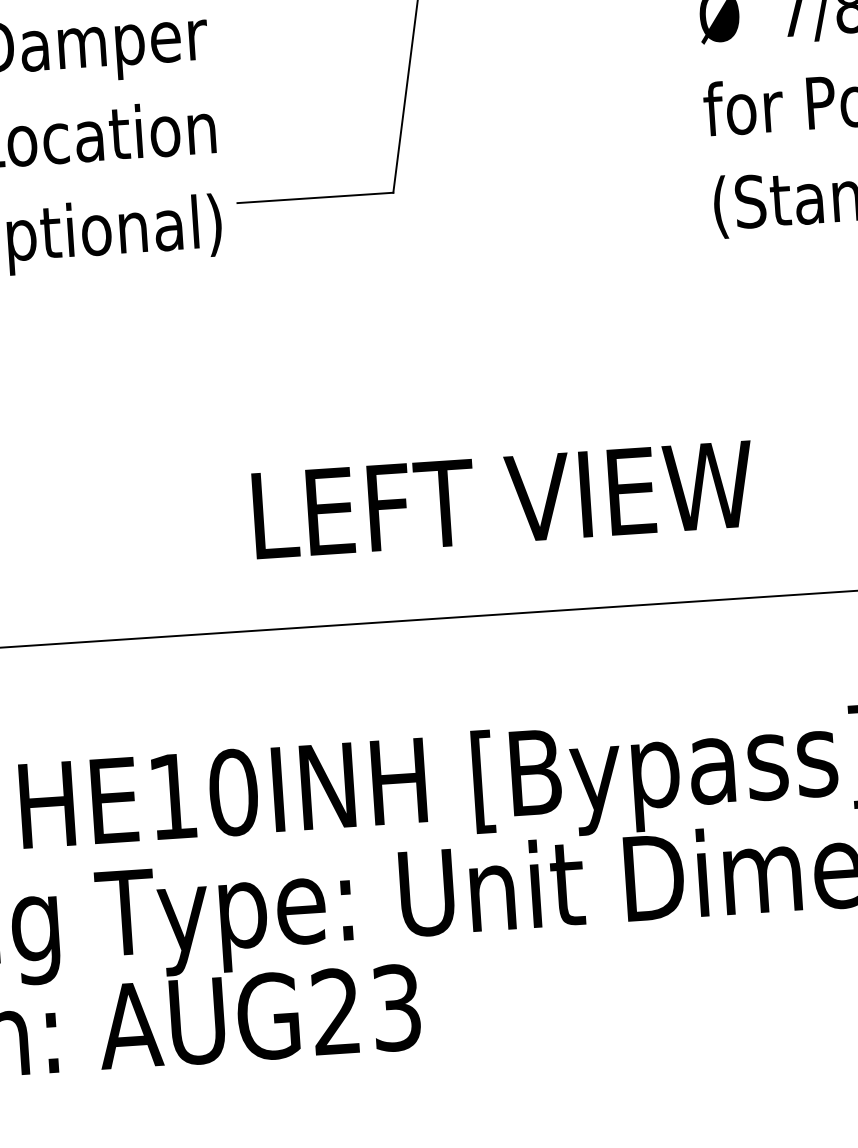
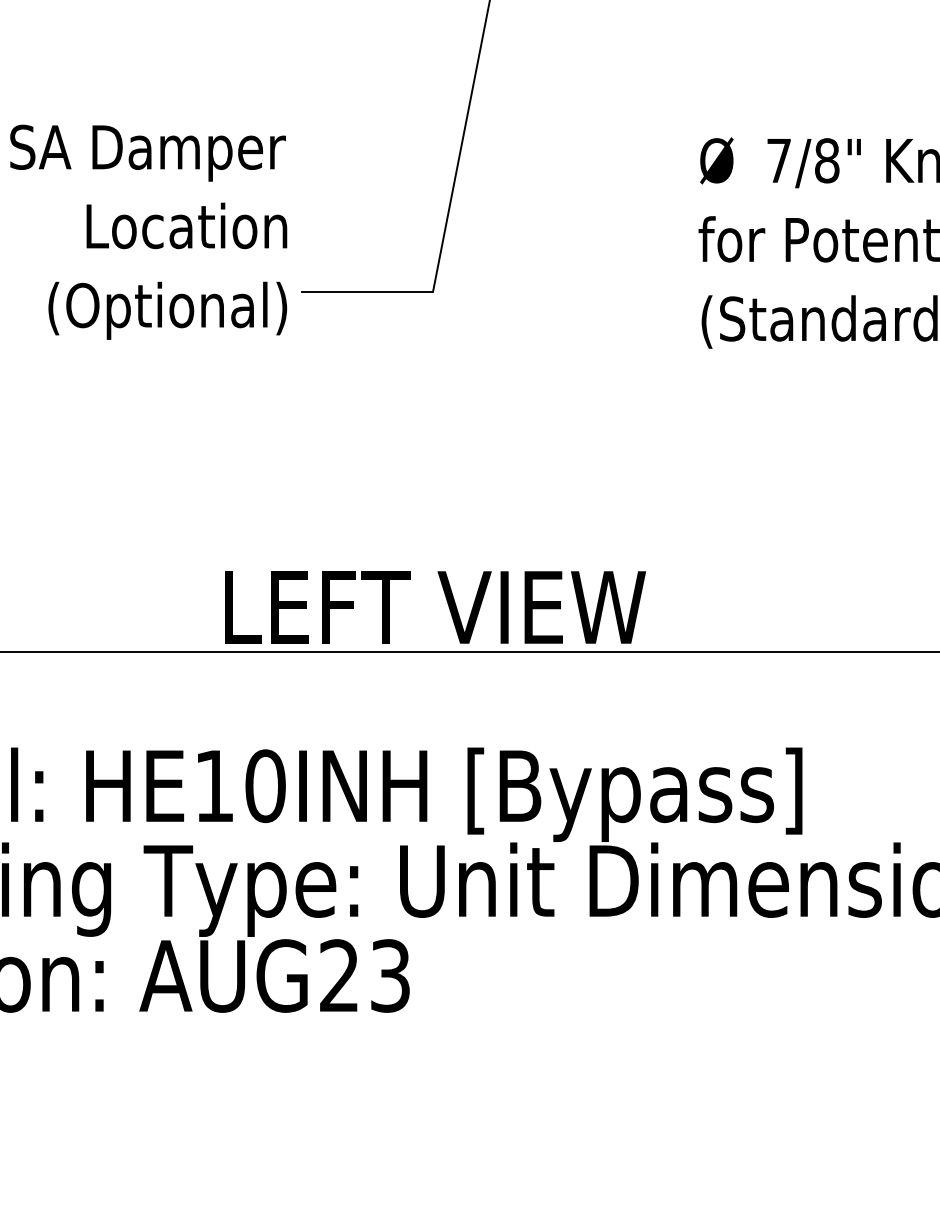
text: (503, 499) -> (435, 607), moved

